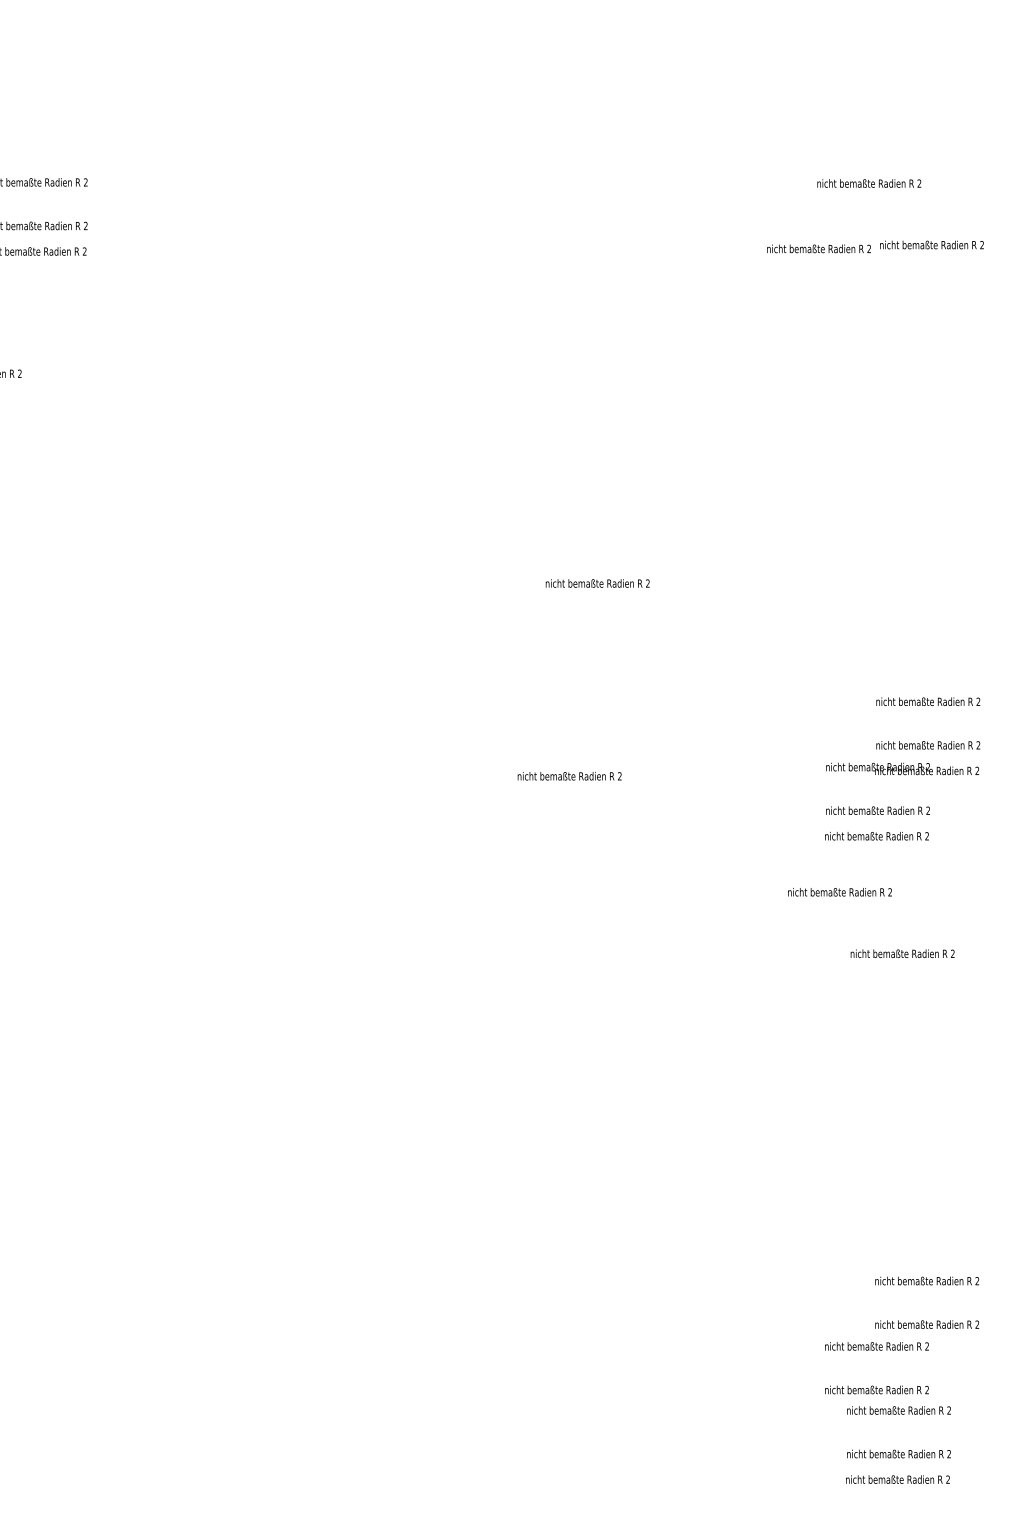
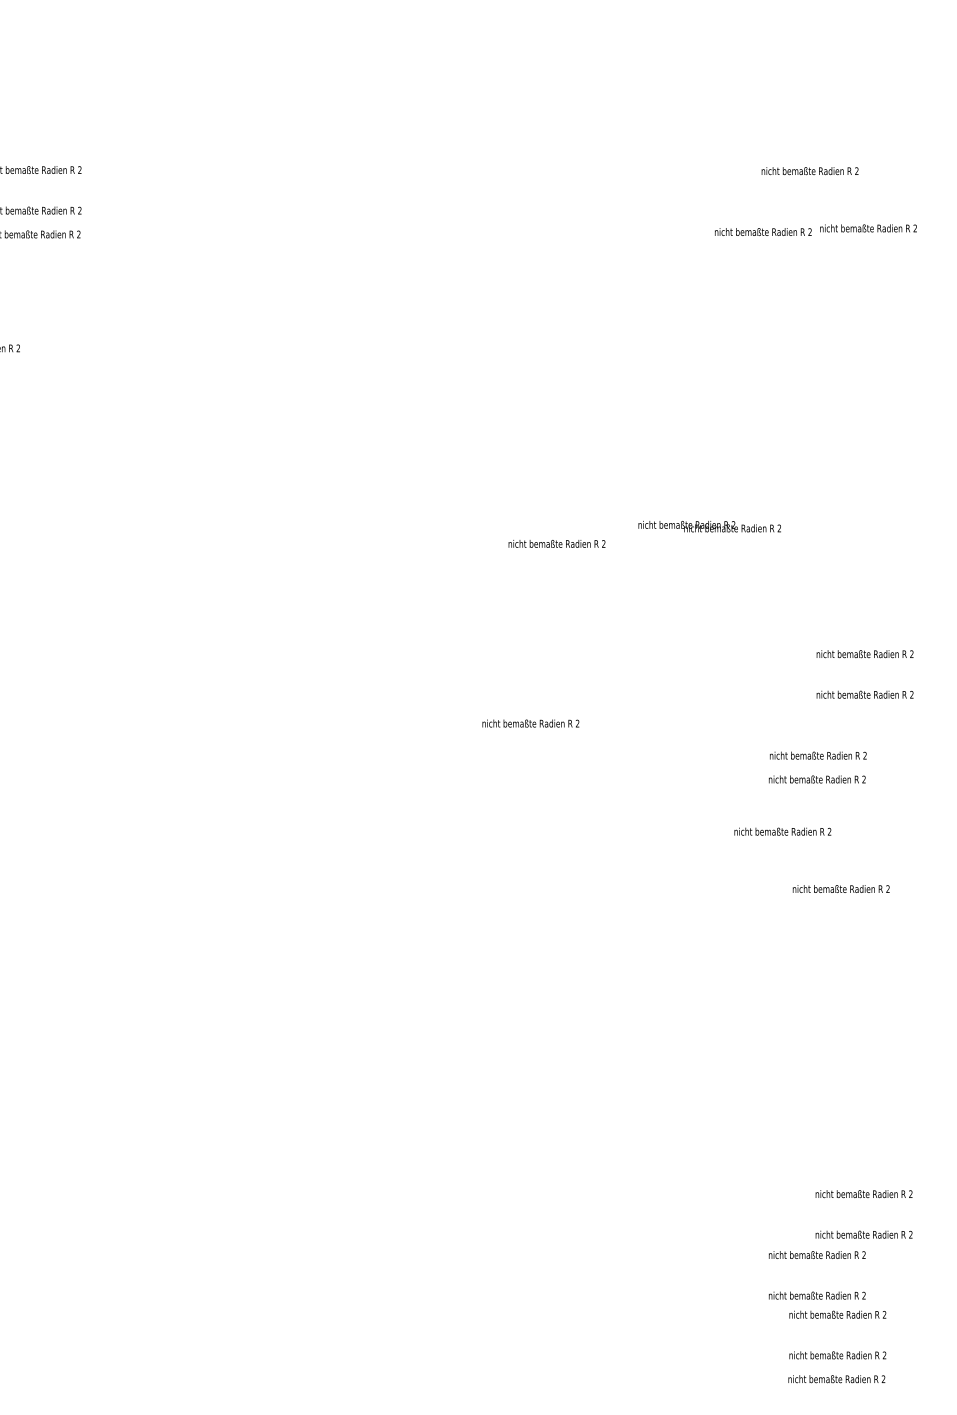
text: (902, 768) -> (709, 526), moved

